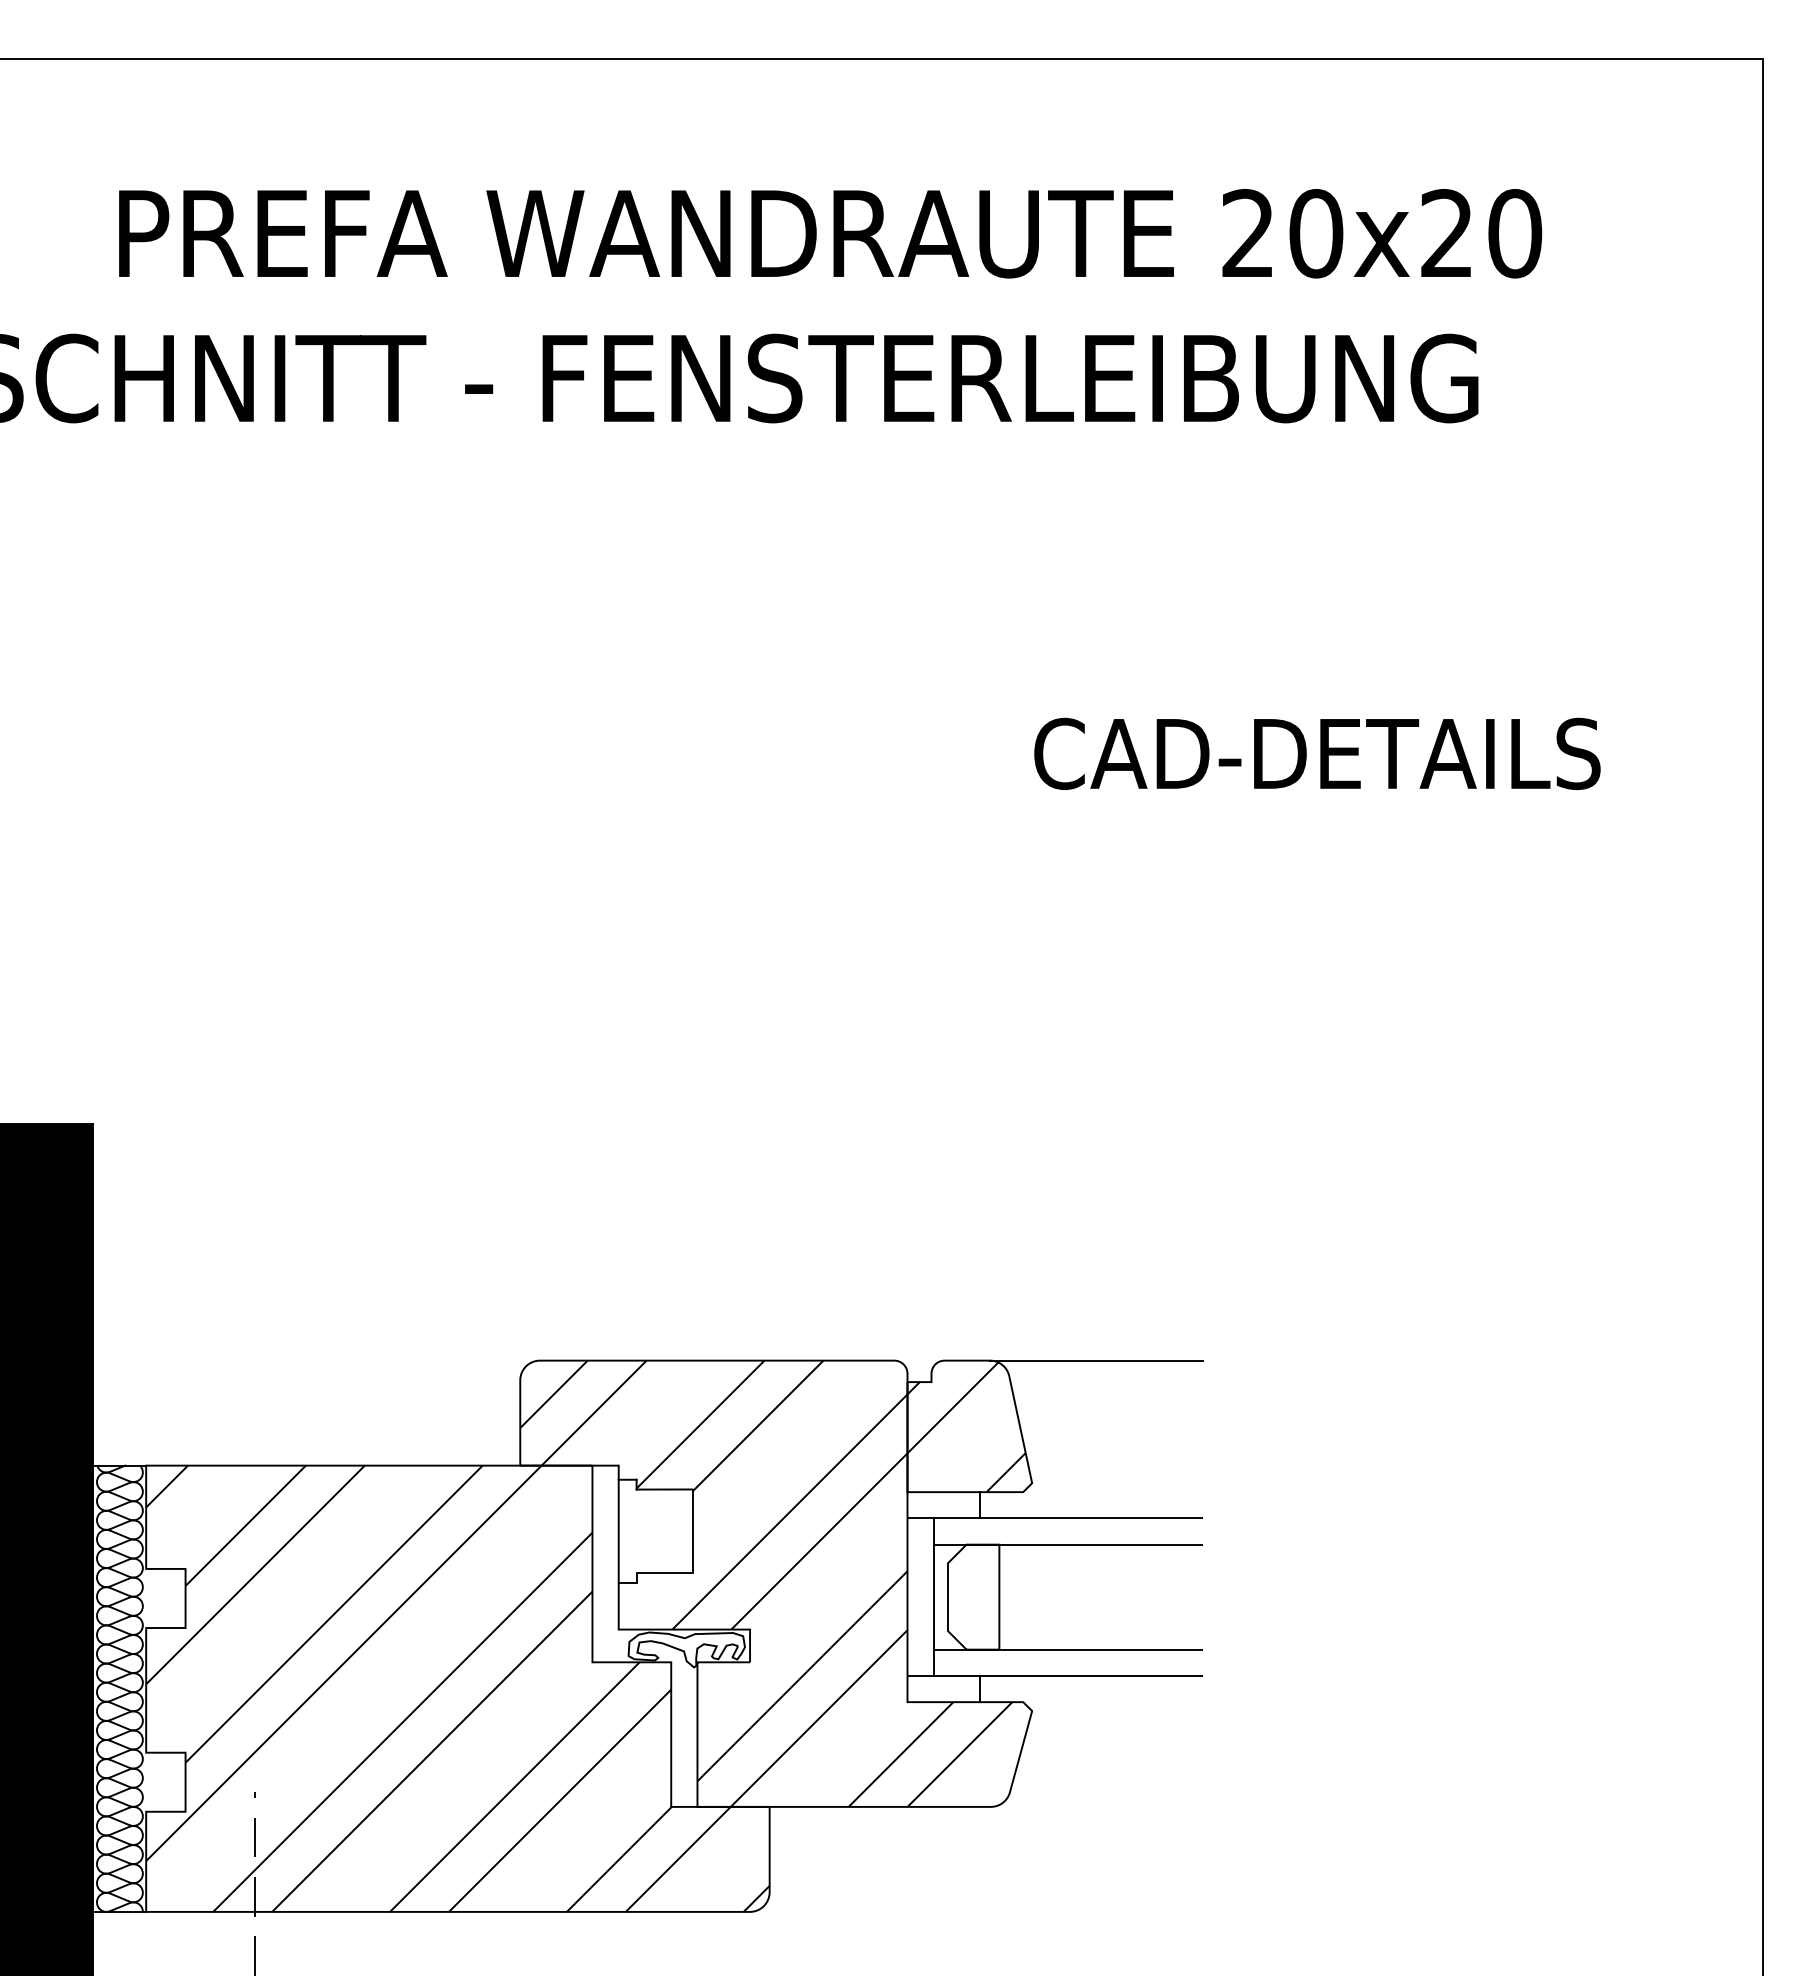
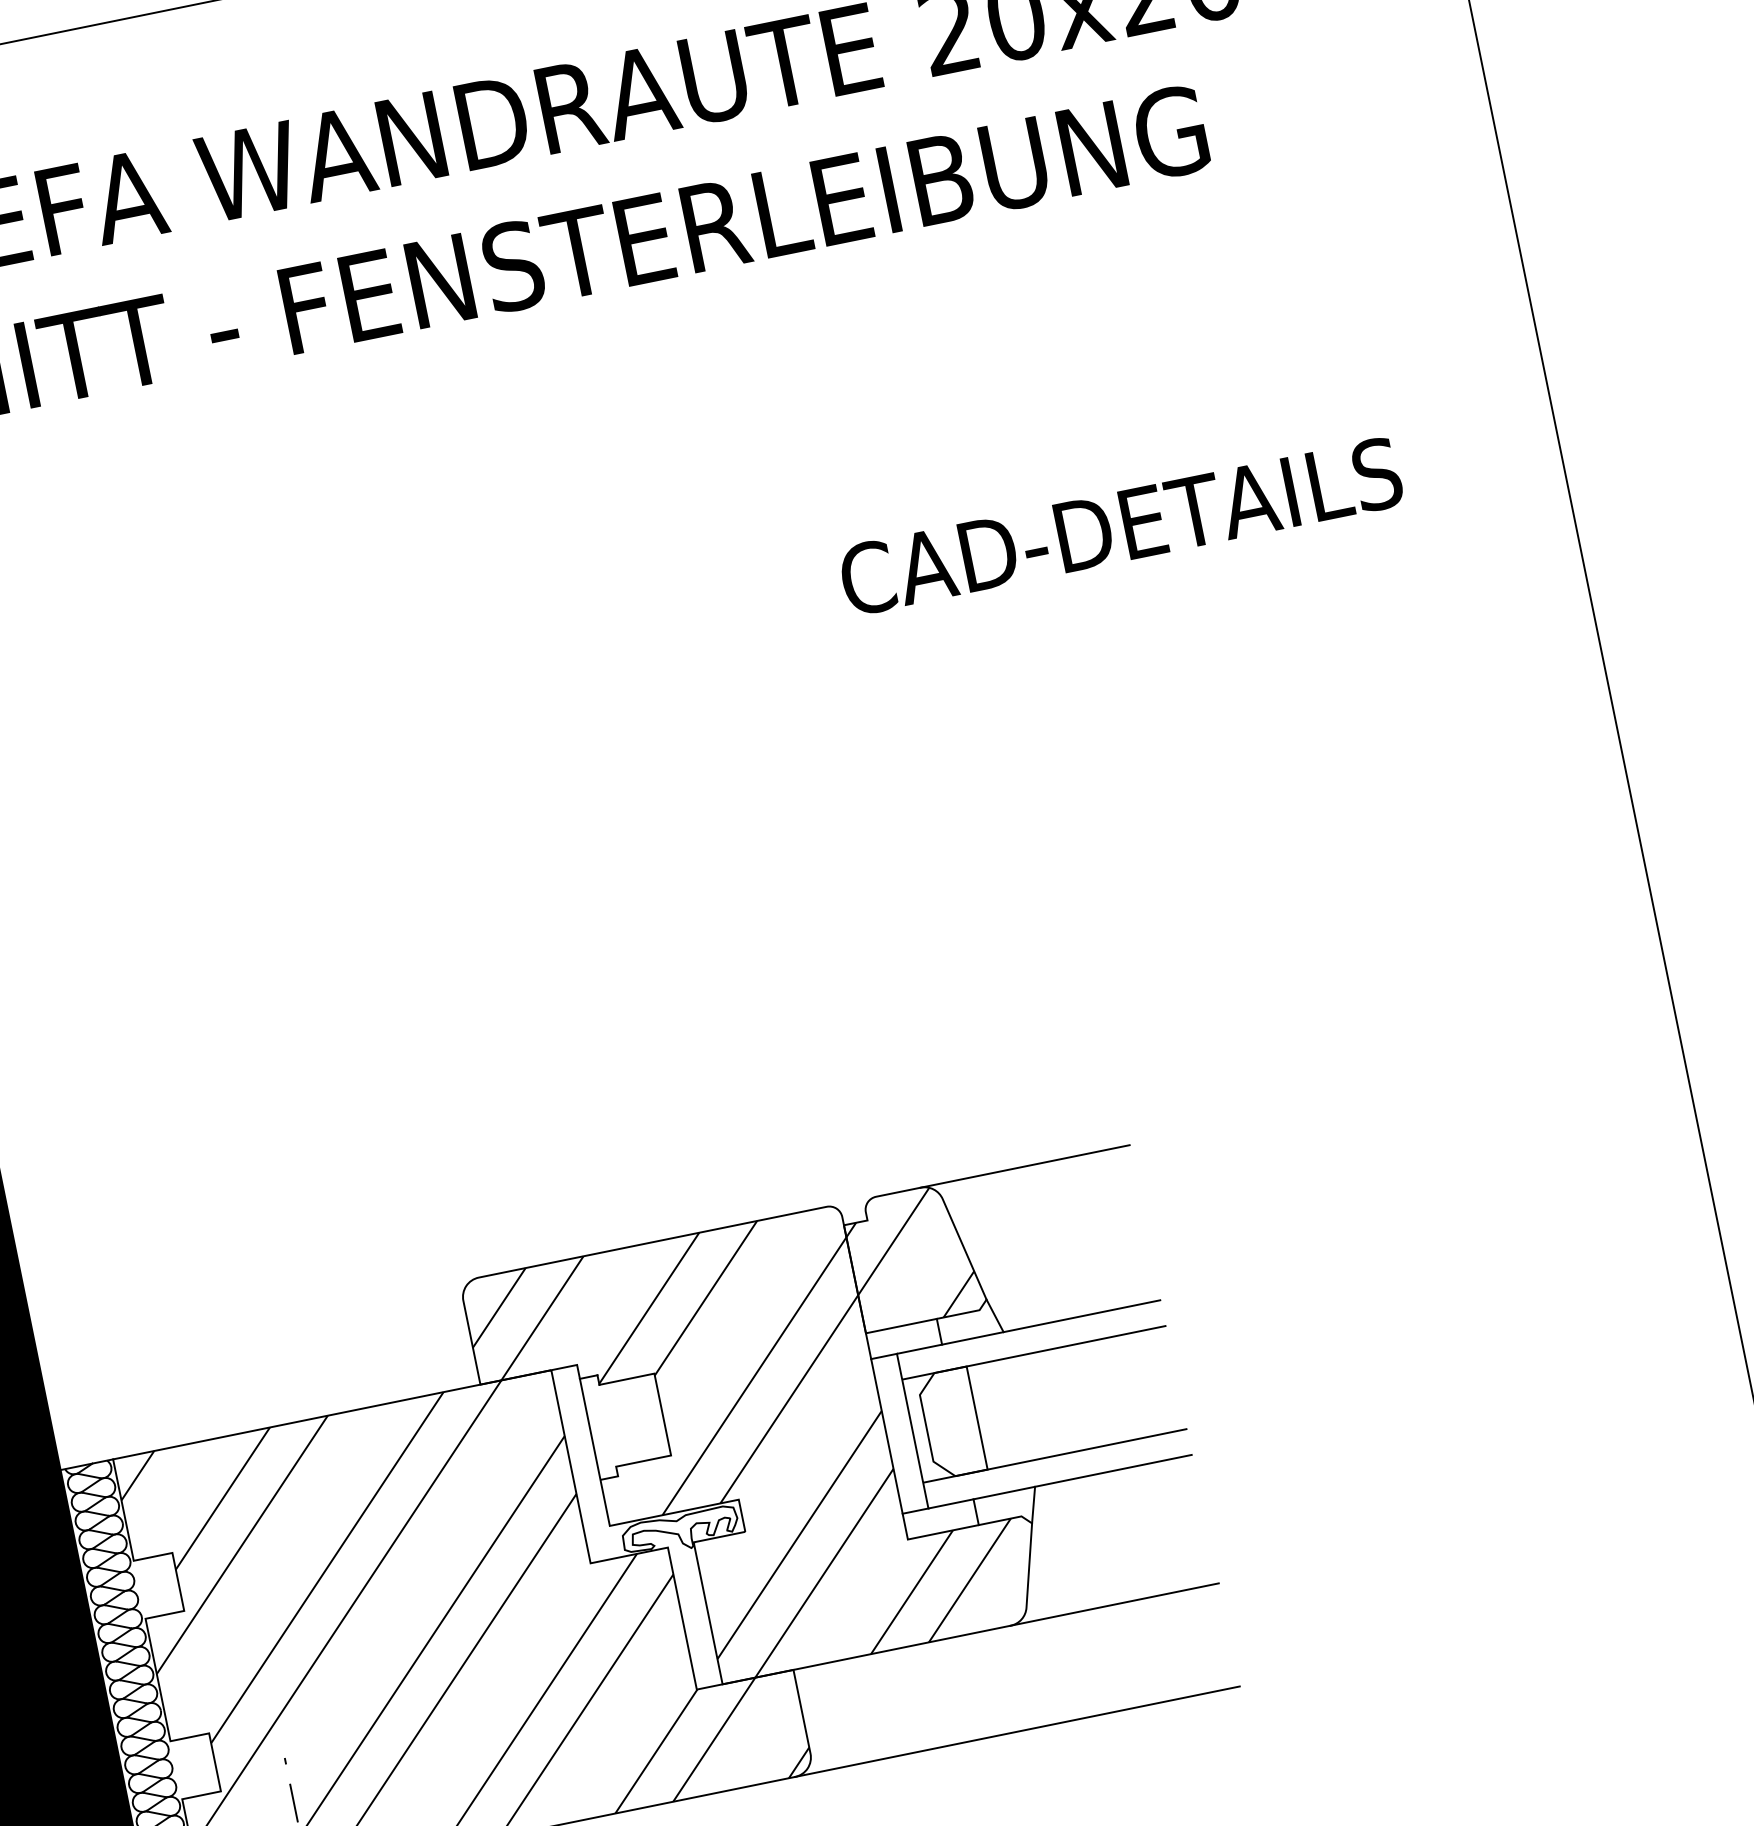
line: (1037, 1500) -> (995, 1315), added
line: (1037, 1693) -> (1033, 1505), added
line: (1096, 1806) -> (1114, 1604), added
line: (975, 1911) -> (1016, 1731), added

